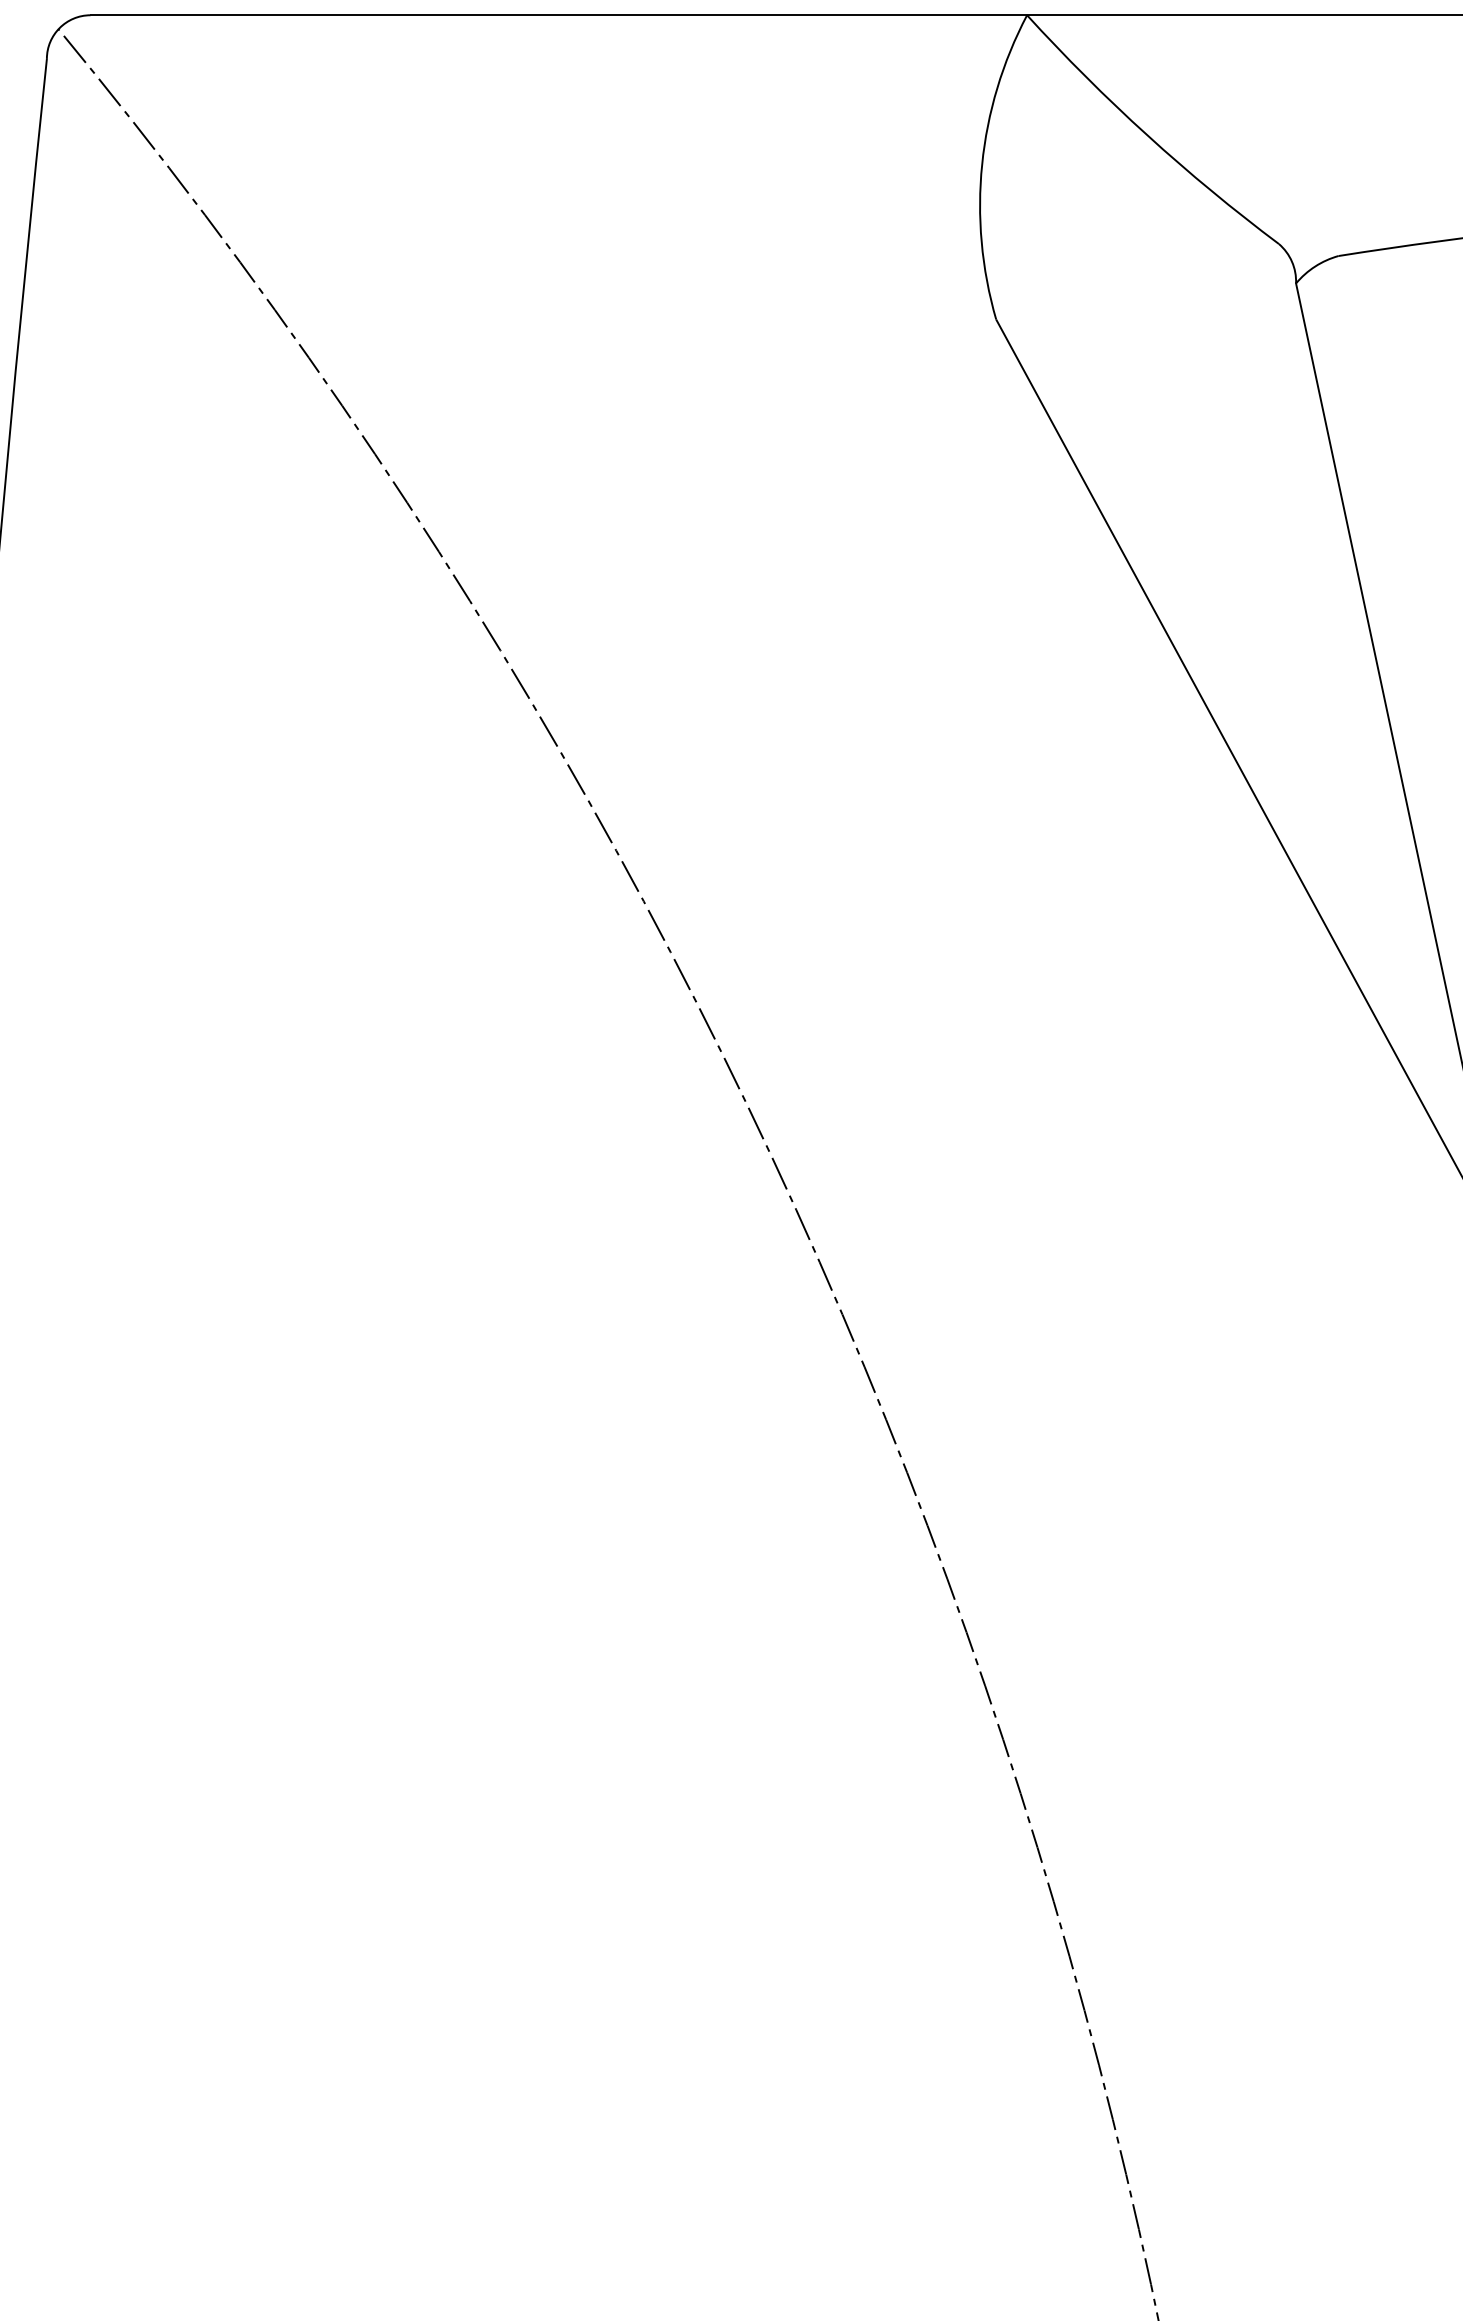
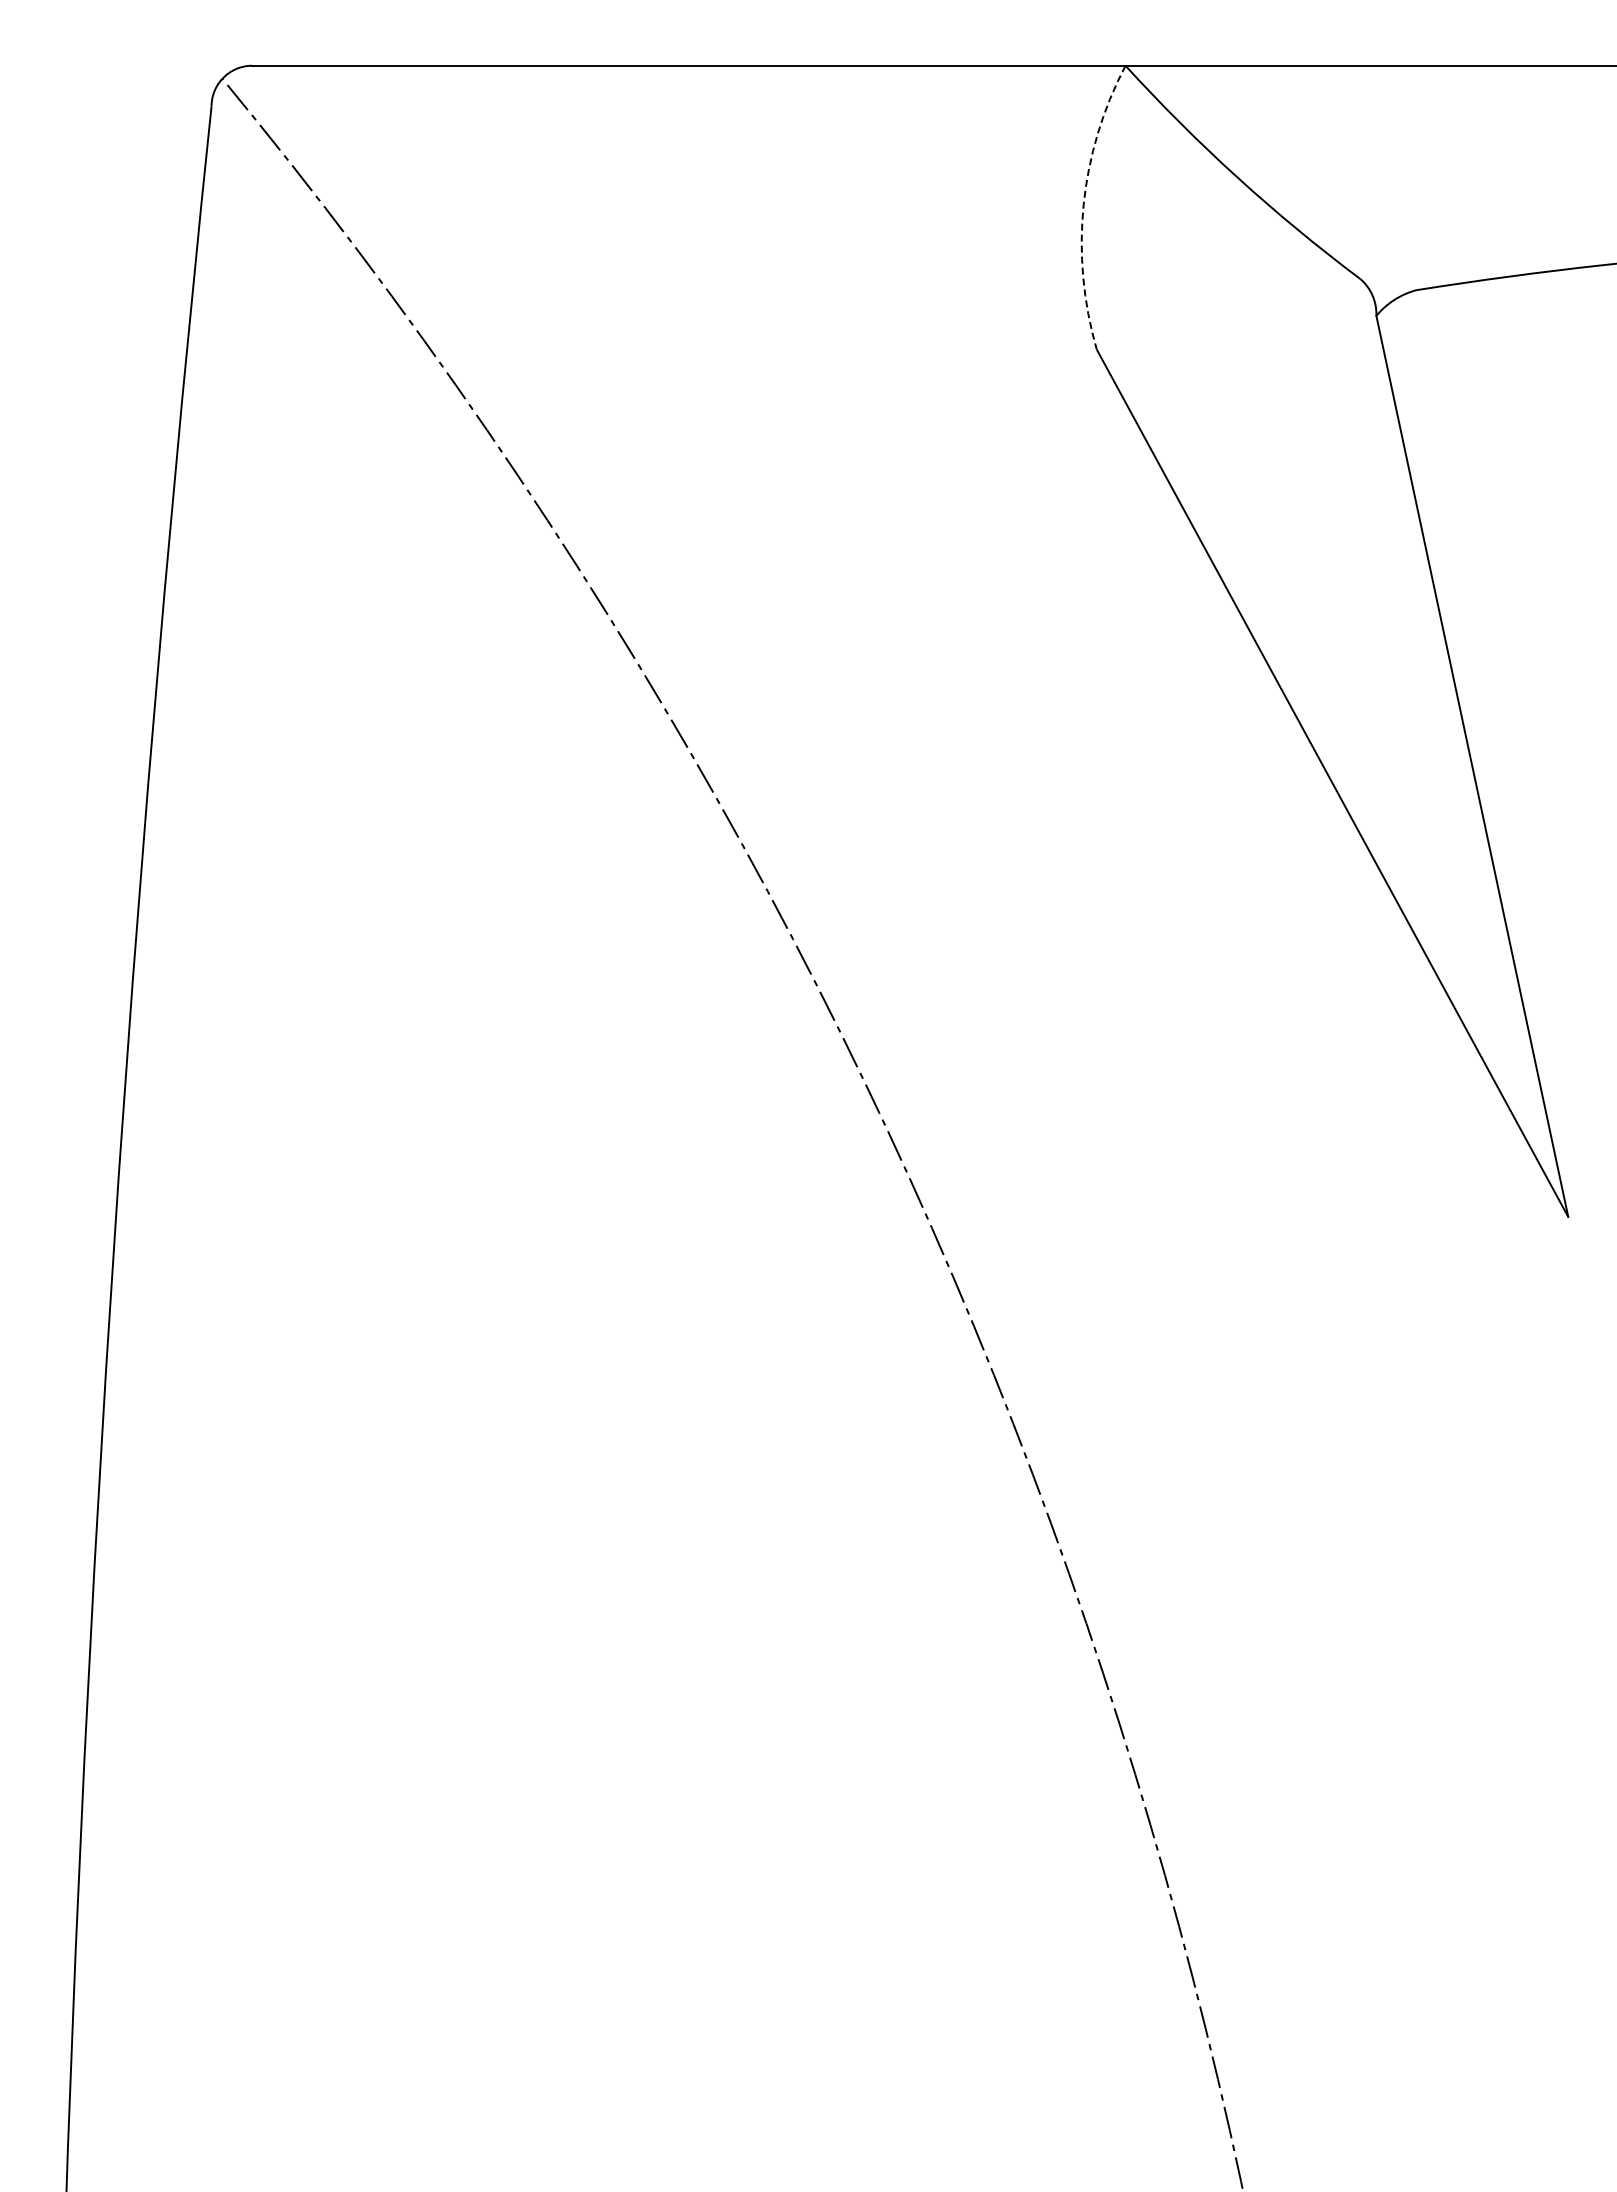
arc: (981, 164) -> (1083, 204), solid -> dashed

